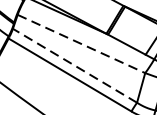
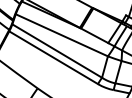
line: (80, 44) -> (61, 35), dashed -> solid
line: (74, 65) -> (56, 50), dashed -> solid

